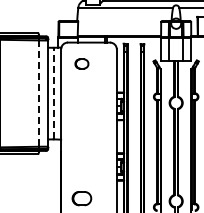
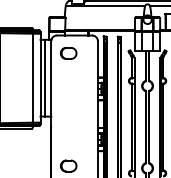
part: (81, 63) -> (68, 53), size x1.43
line: (53, 93) -> (44, 78), dashed -> solid
line: (38, 94) -> (32, 78), dashed -> solid

